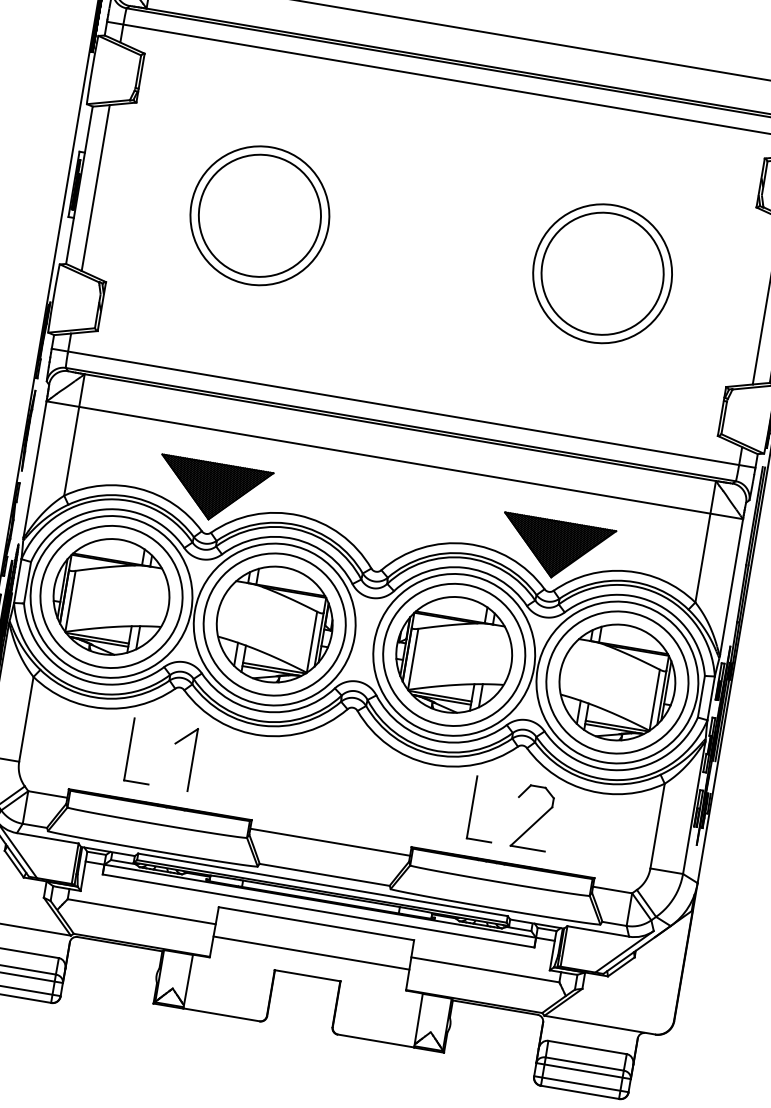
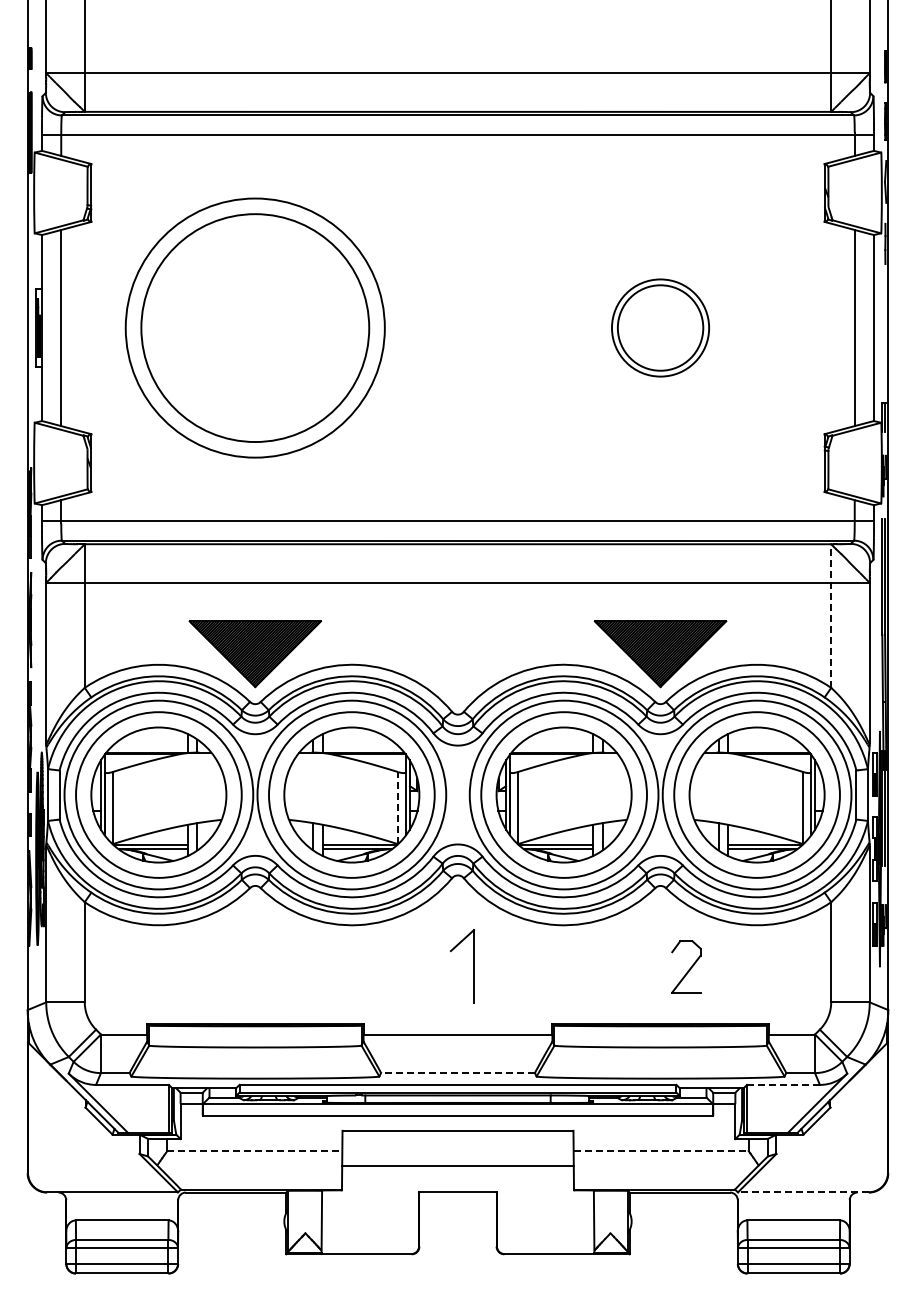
part: (260, 215) -> (255, 327), size x1.6
part: (602, 273) -> (660, 327), size x0.6
line: (705, 542) -> (831, 616), solid -> dashed
line: (312, 641) -> (398, 807), solid -> dashed
part: (129, 749) -> (209, 966), removed
part: (192, 759) -> (473, 966), moved
part: (472, 807) -> (614, 966), removed
part: (533, 817) -> (686, 966), size x0.7
line: (324, 875) -> (457, 1073), solid -> dashed
line: (141, 912) -> (254, 1151), solid -> dashed
line: (598, 931) -> (783, 1084), solid -> dashed
line: (485, 970) -> (661, 1151), solid -> dashed
line: (598, 1025) -> (802, 1192), solid -> dashed

